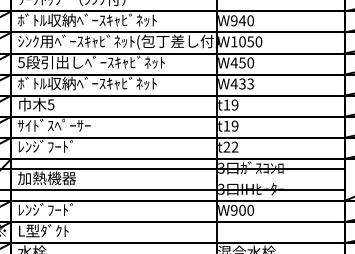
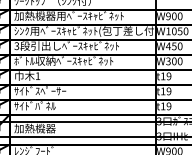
text: (94, 20) -> (68, 16), ﾎﾞﾄﾙ収納ﾍﾞｰｽｷｬﾋﾞﾈｯﾄ -> 加熱機器用ﾍﾞｰｽｷｬﾋﾞﾈｯﾄ
text: (242, 20) -> (174, 16), W940 -> W900
text: (21, 62) -> (16, 46), 5 -> 3
text: (242, 83) -> (174, 61), W433 -> W300
text: (50, 104) -> (37, 75), 5 -> 1
text: (47, 145) -> (35, 105), ﾚﾝｼﾞﾌｰﾄﾞ -> ｻｲﾄﾞﾊﾟﾈﾙ
text: (230, 146) -> (165, 105), t22 -> t19

